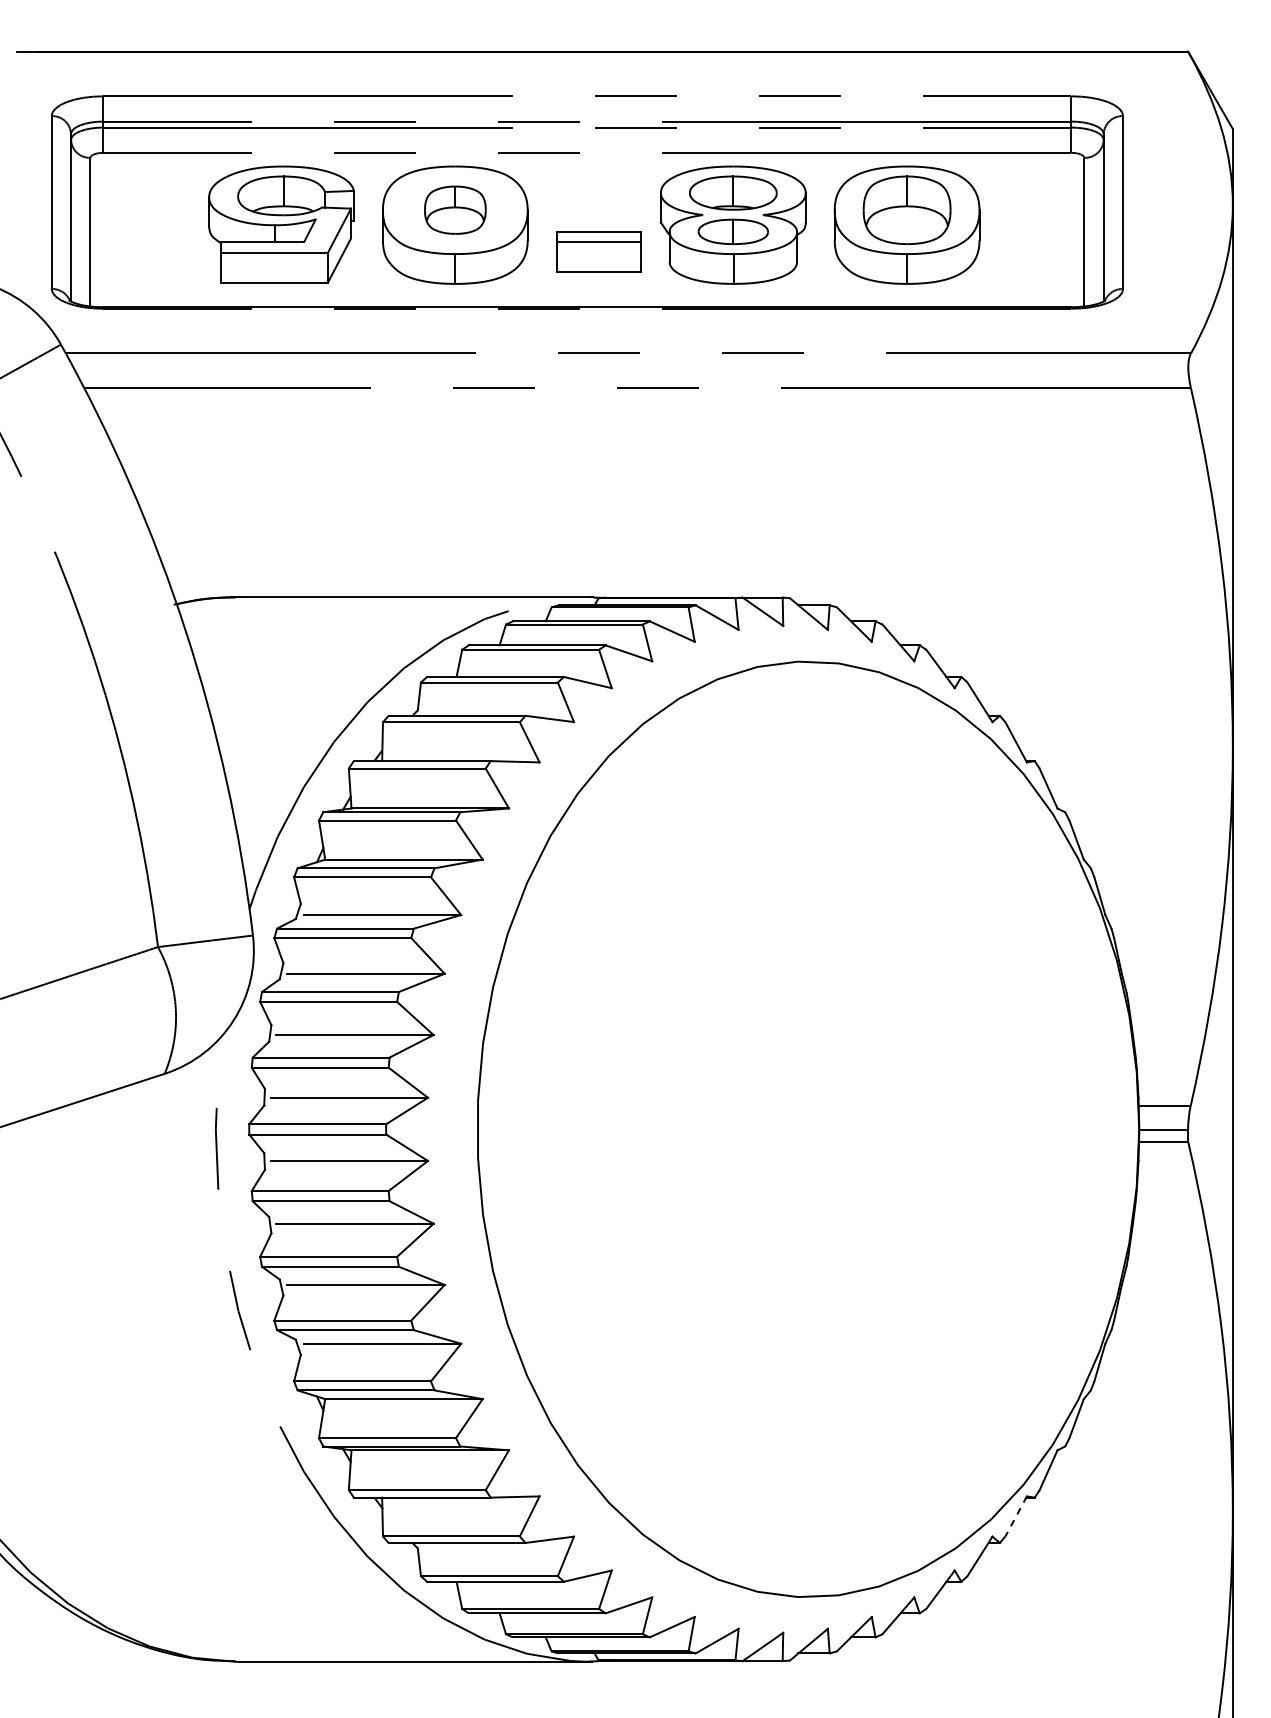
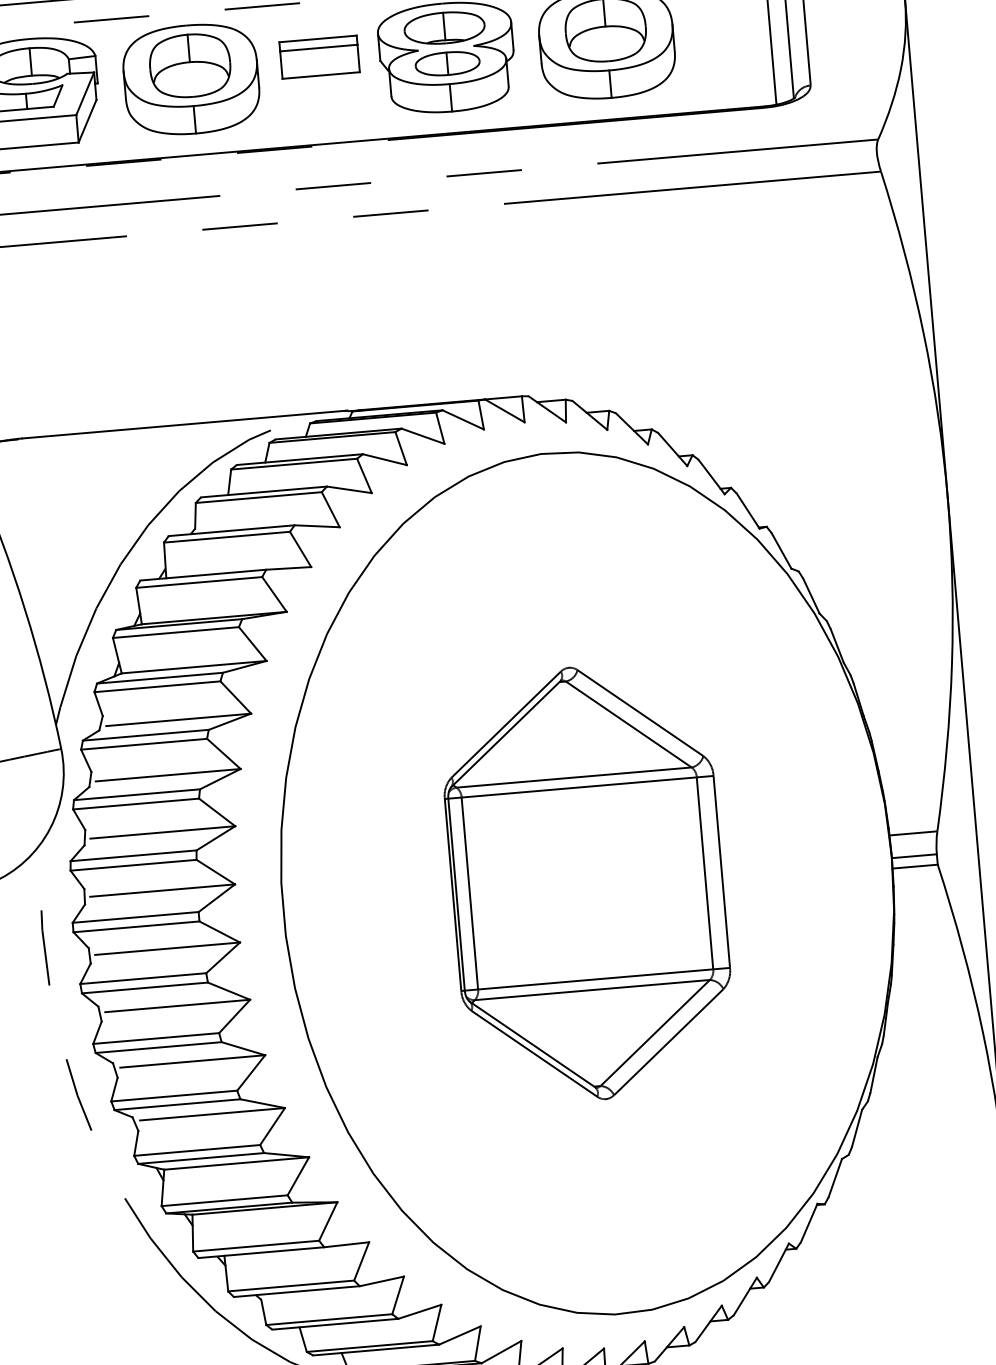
part: (455, 209) -> (190, 65), size x1.43
part: (598, 251) -> (319, 56), moved
part: (808, 1129) -> (587, 883), added
line: (1016, 1516) -> (809, 1223), dashed -> solid

